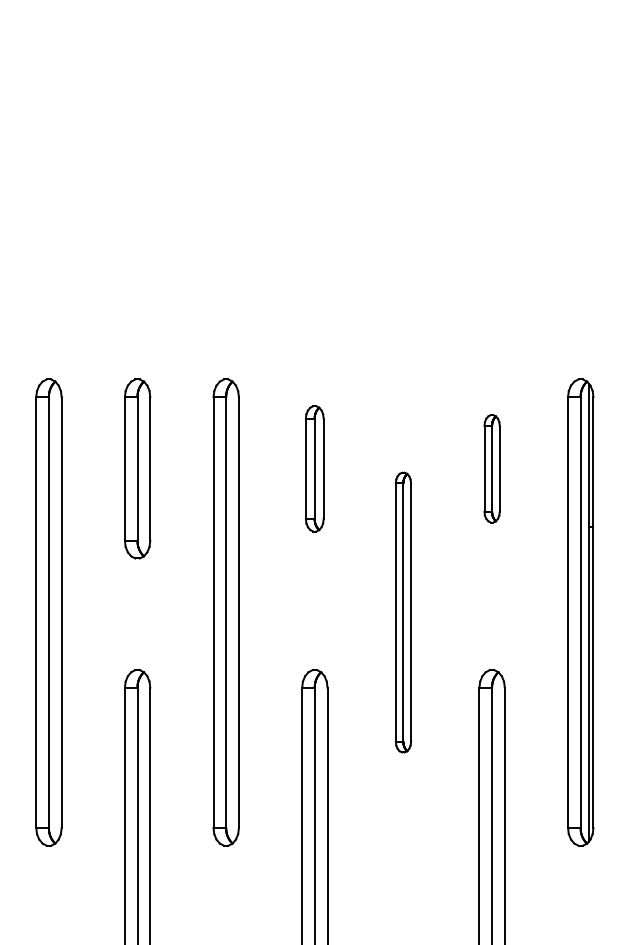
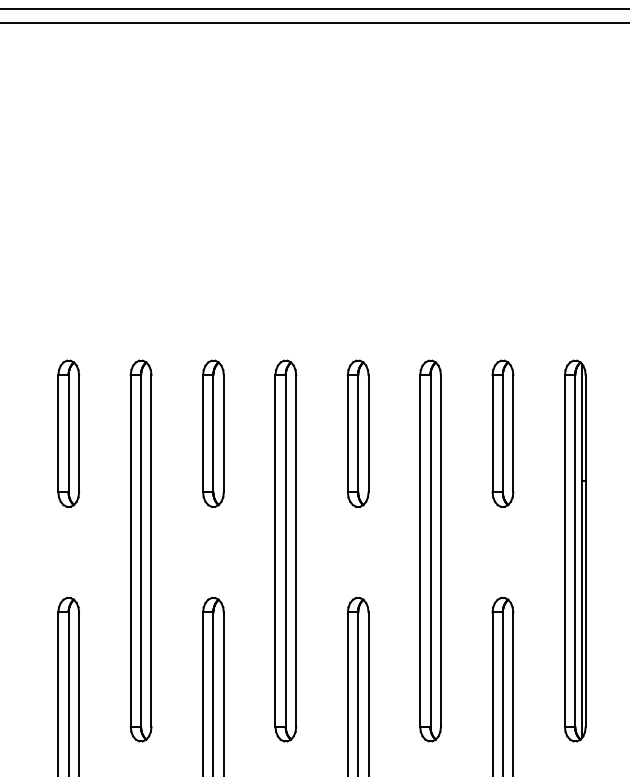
part: (313, 468) -> (357, 433), size x1.43
part: (491, 468) -> (502, 433), size x1.67
part: (403, 611) -> (430, 550), size x1.67

